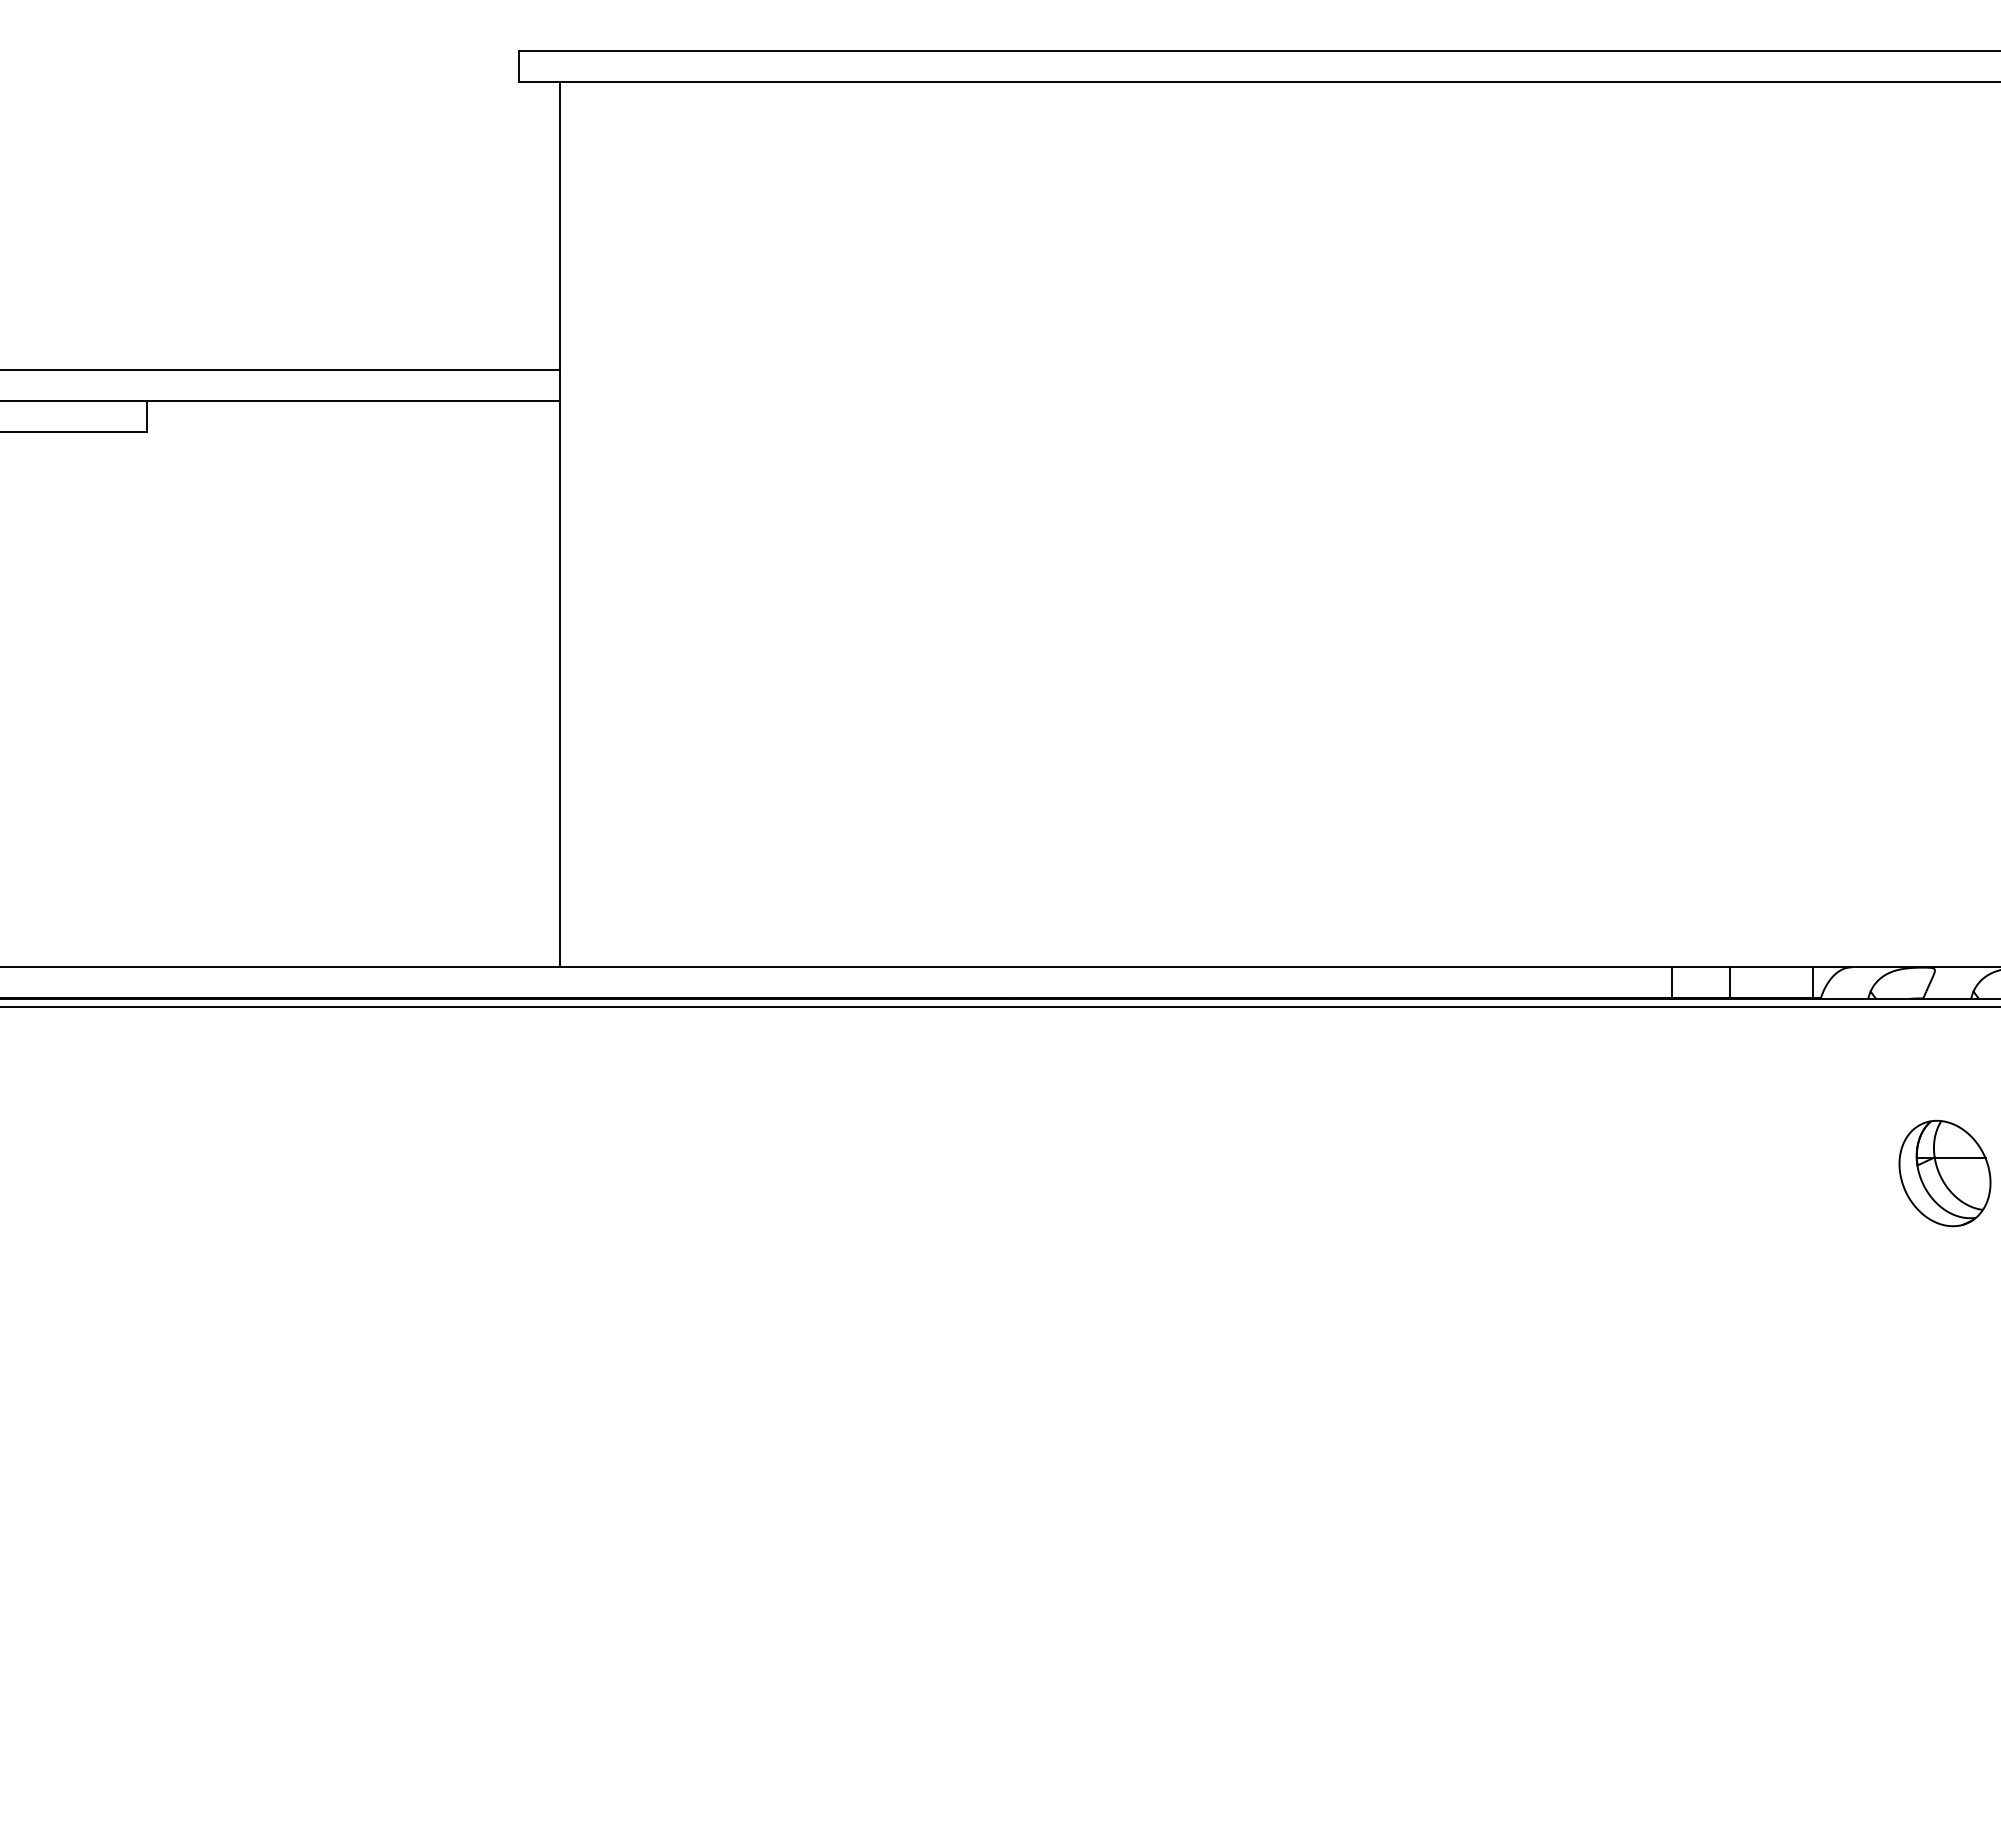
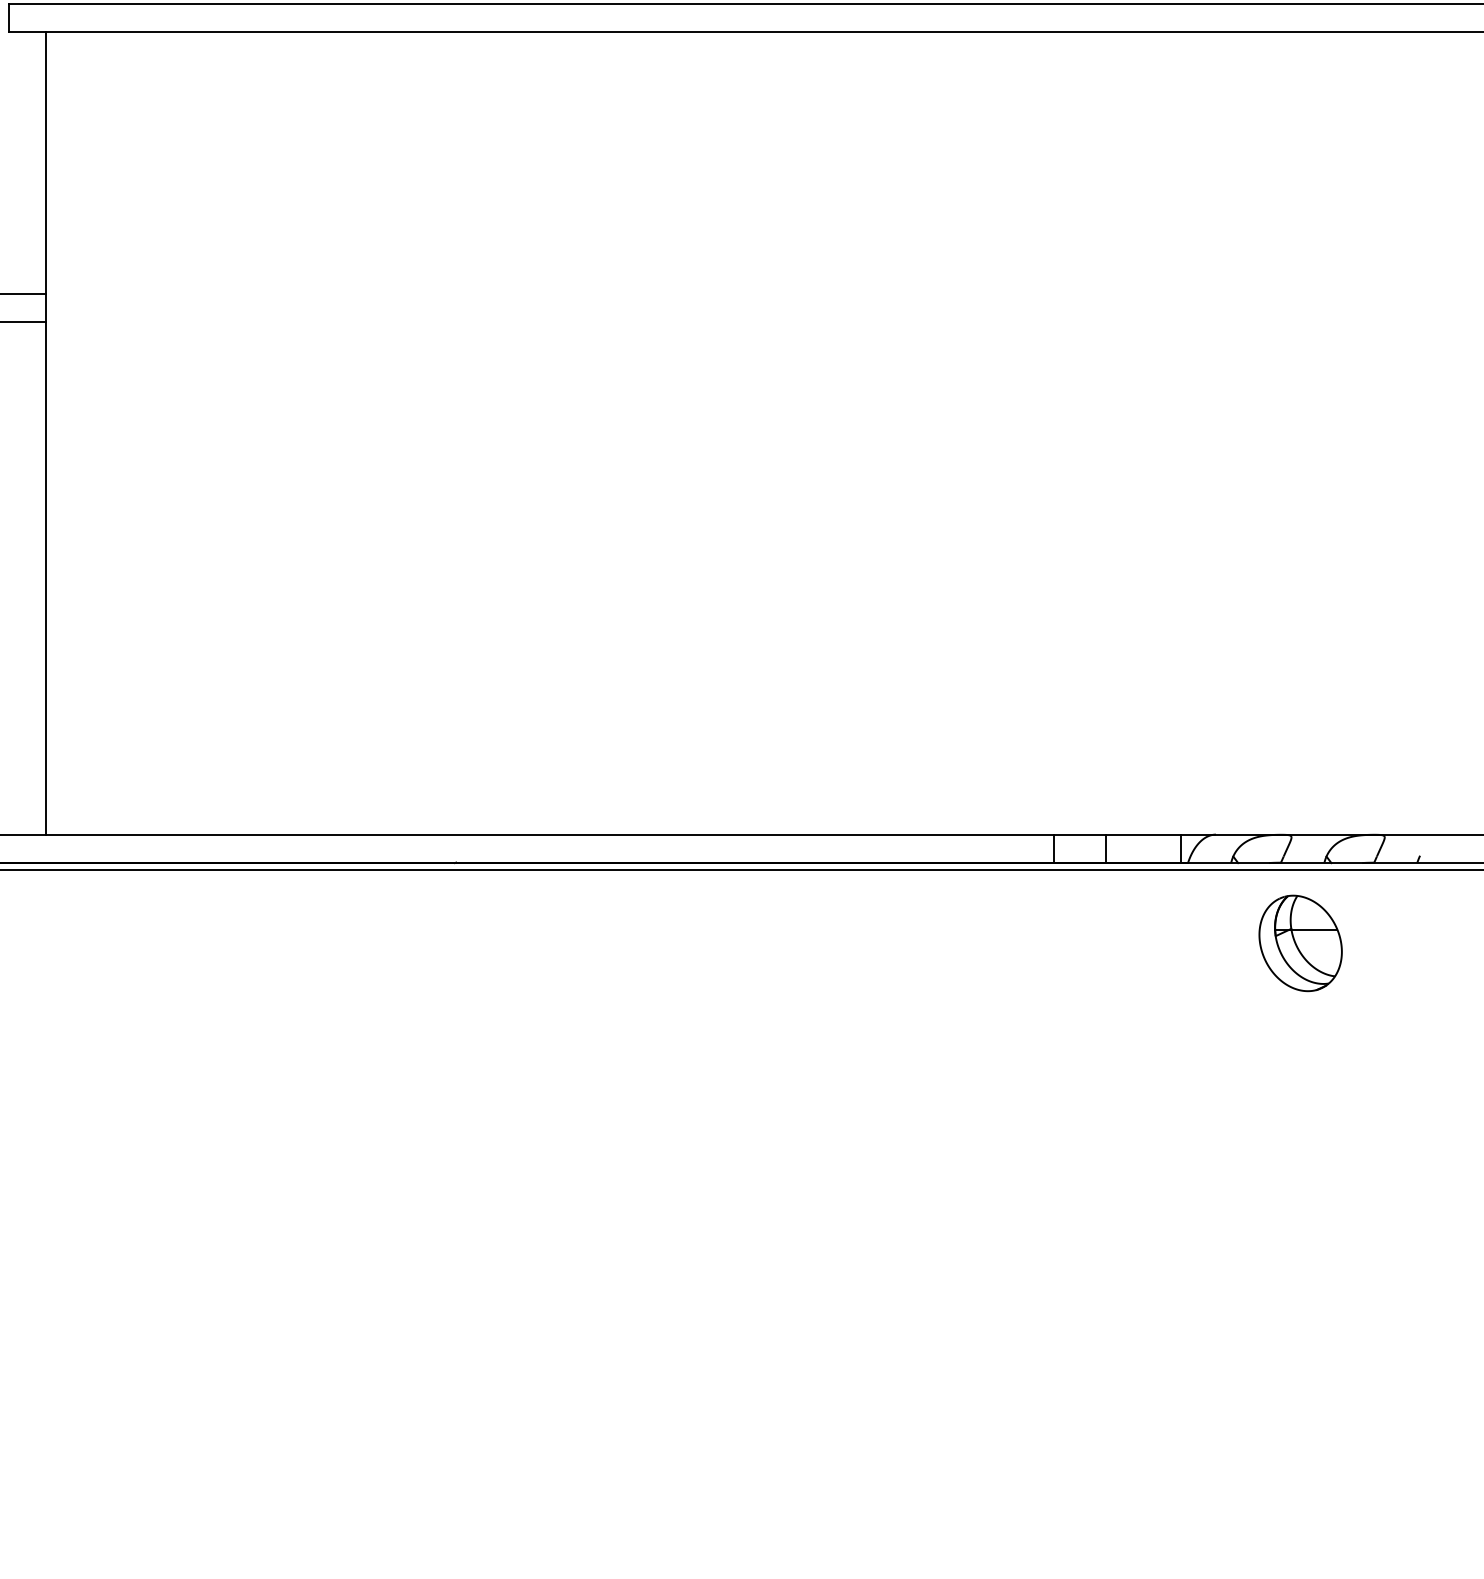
part: (1944, 1173) -> (1300, 943), moved

